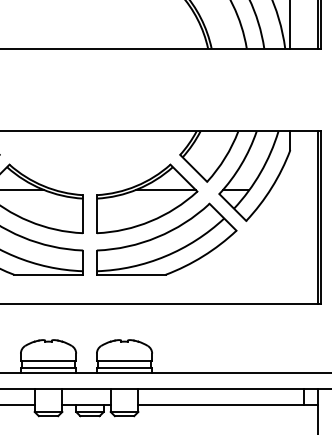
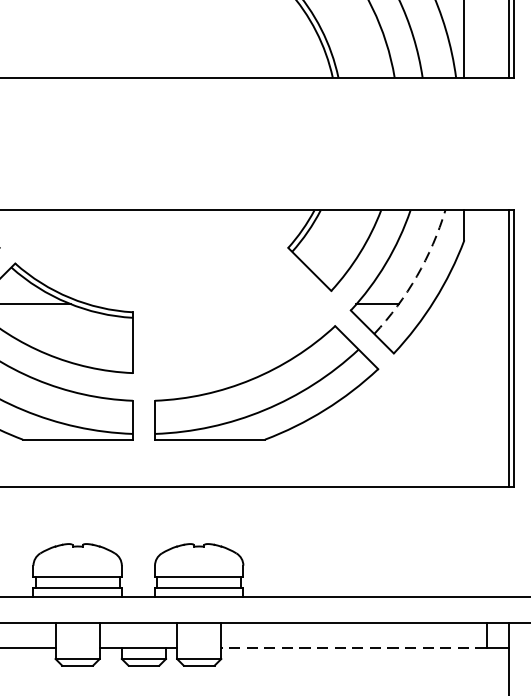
arc: (260, 172) -> (416, 276), solid -> dashed
part: (147, 198) -> (235, 317), removed
line: (221, 405) -> (354, 648), solid -> dashed

